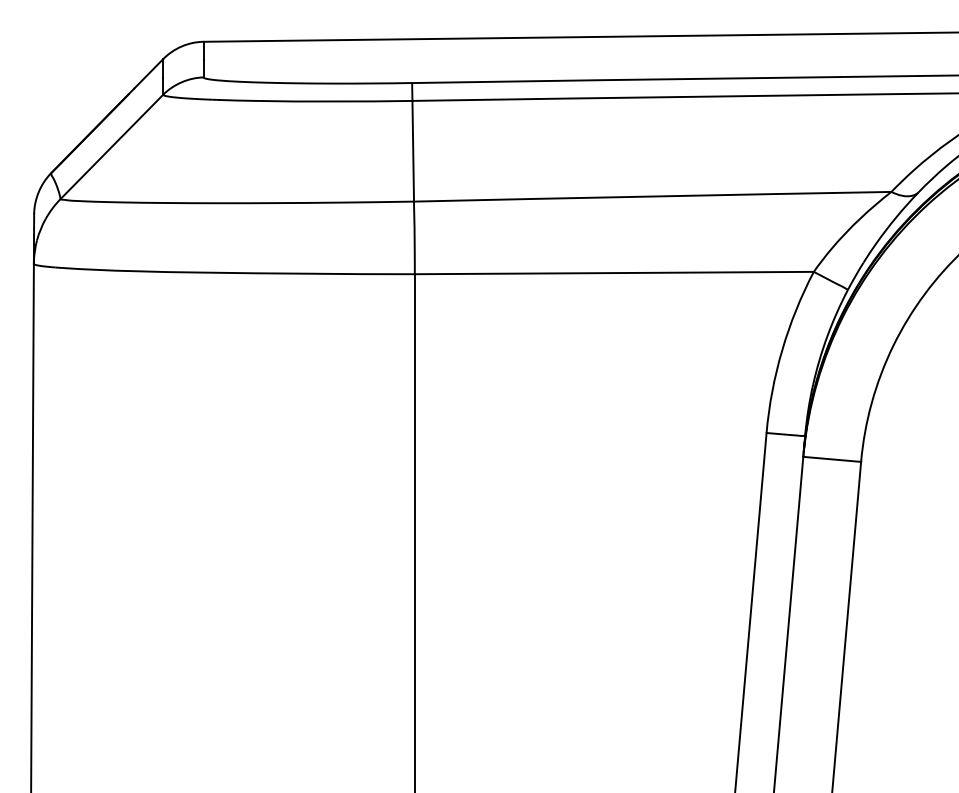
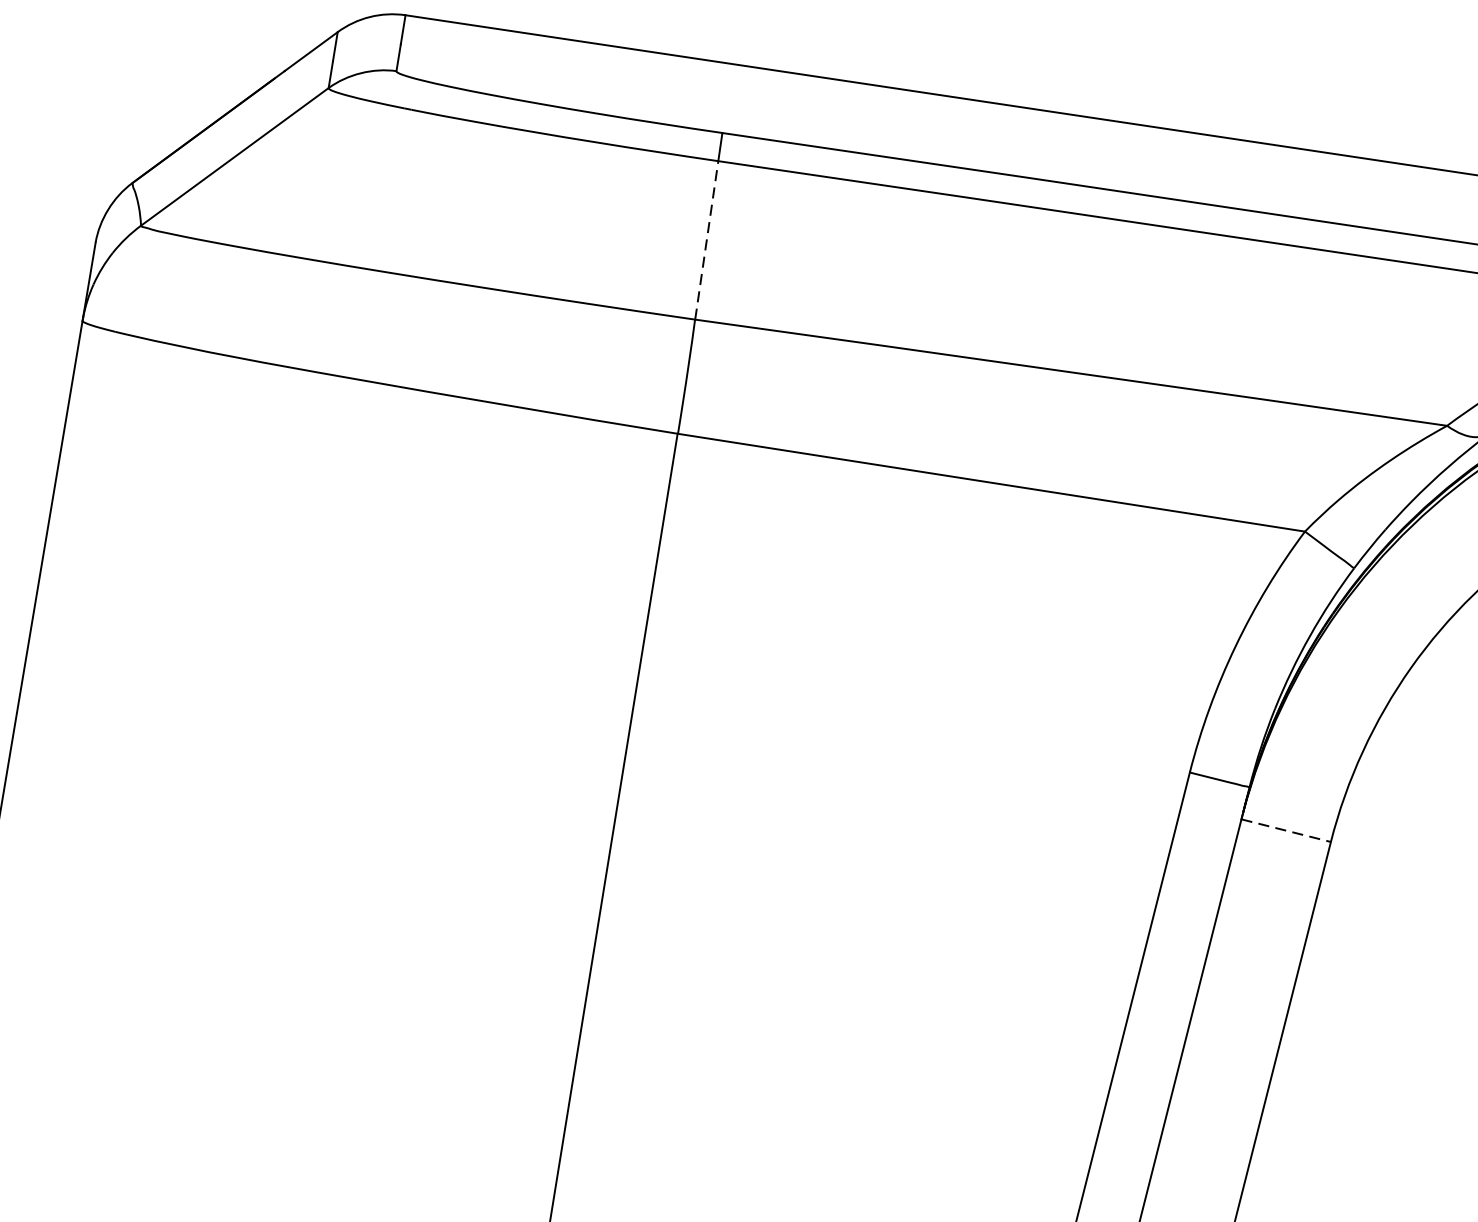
line: (413, 150) -> (707, 239), solid -> dashed
line: (832, 459) -> (1286, 830), solid -> dashed

